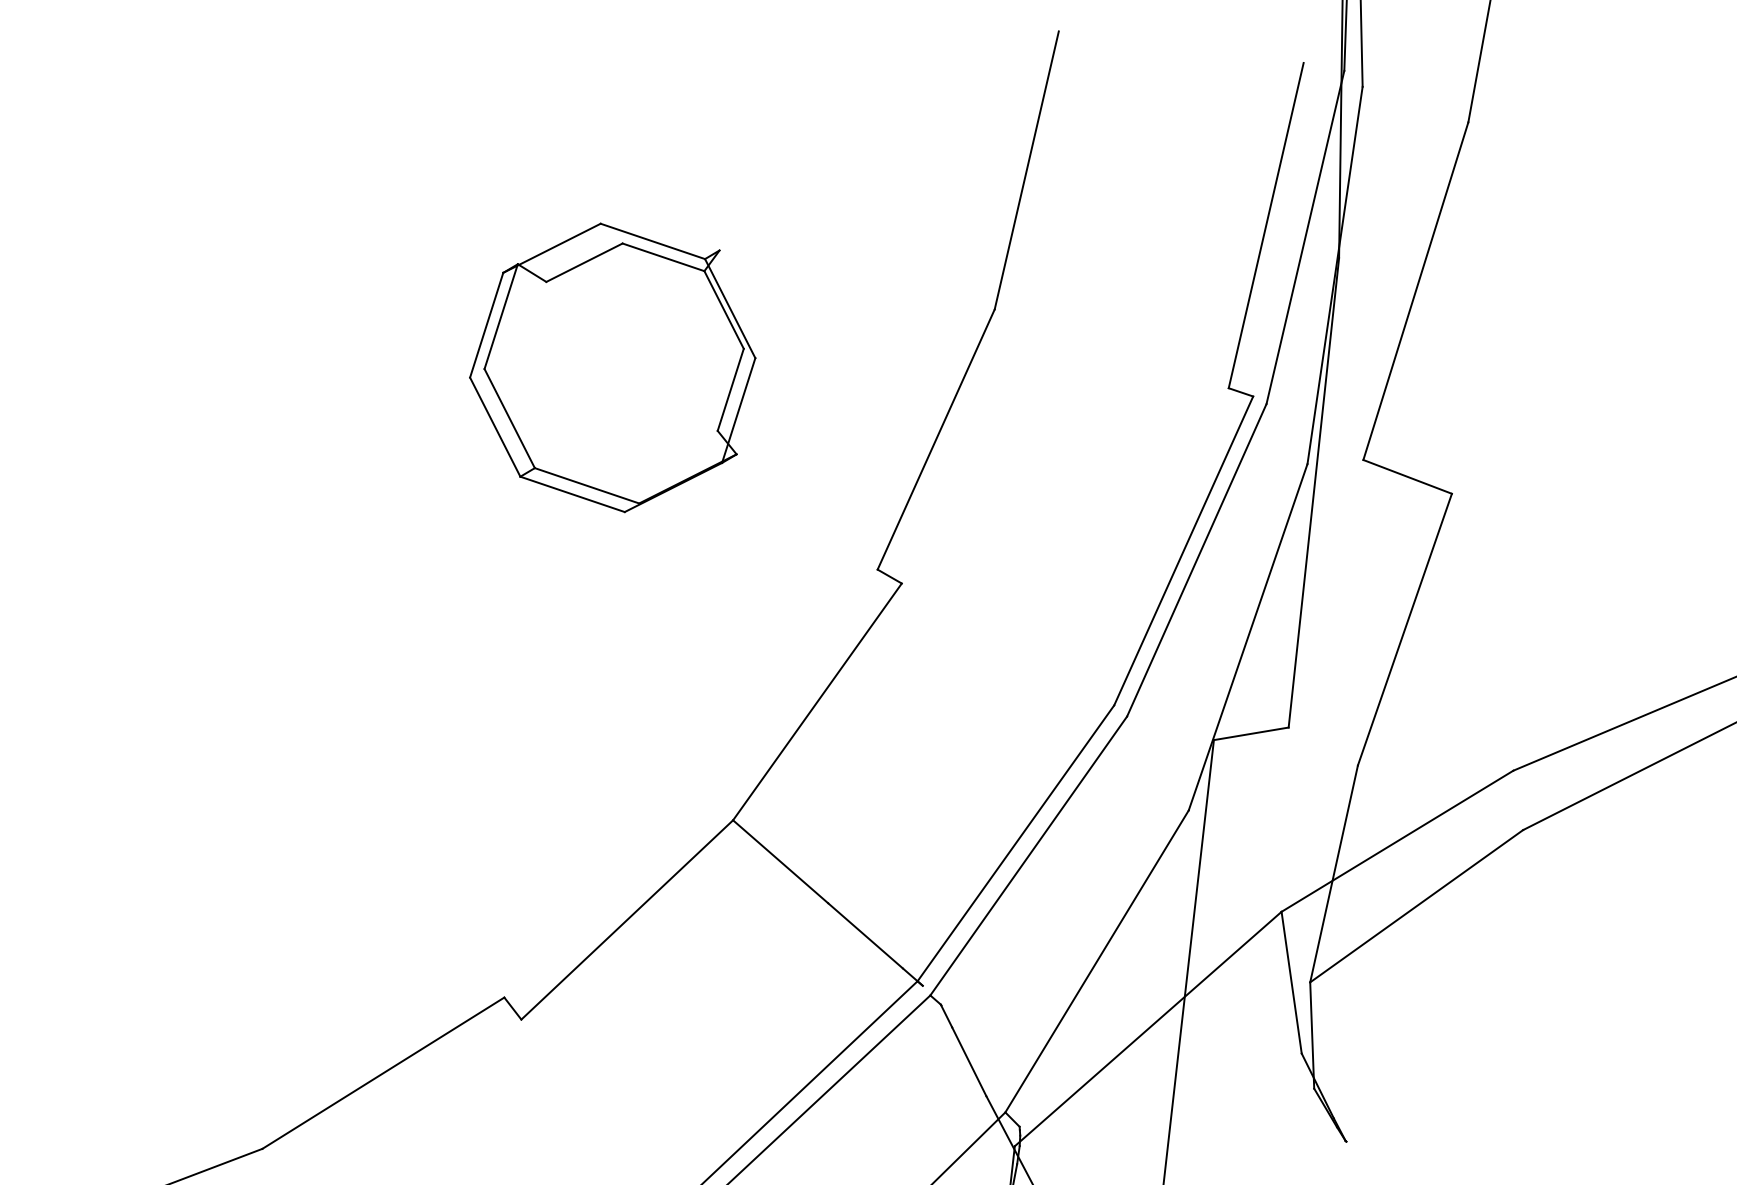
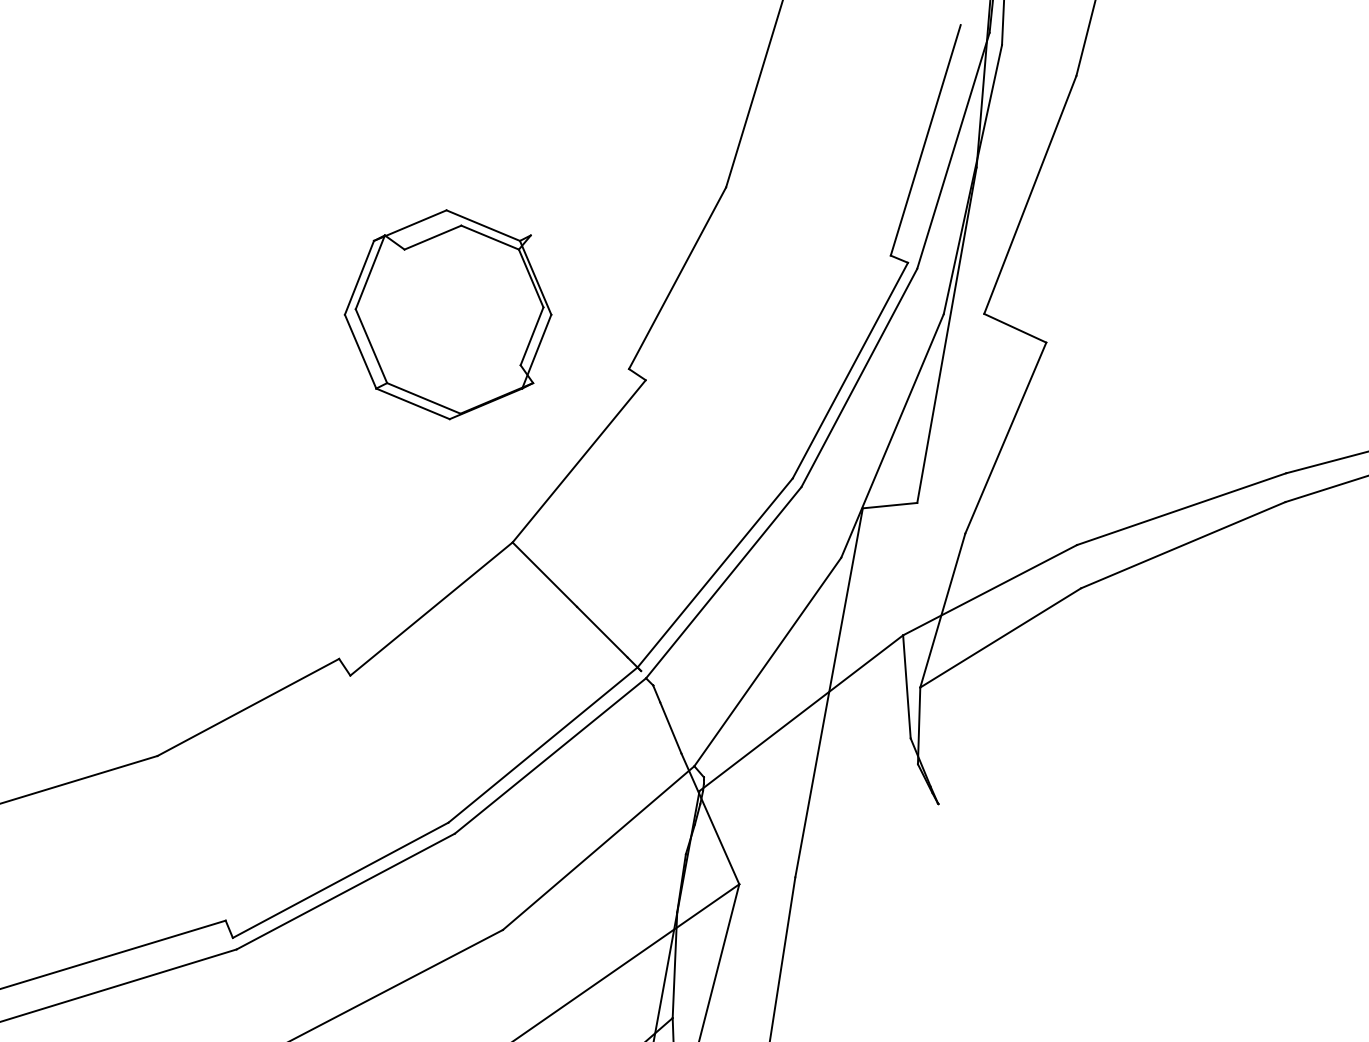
part: (611, 367) -> (447, 314), moved

